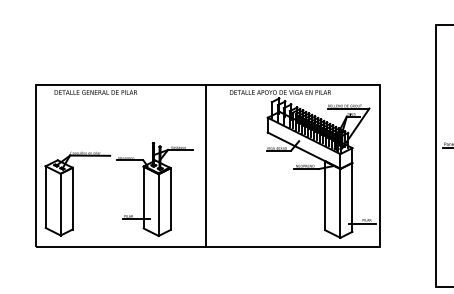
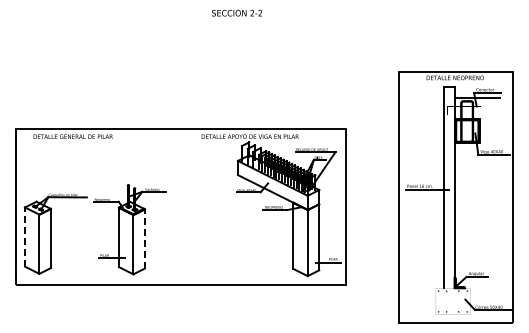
line: (206, 165) -> (179, 206), removed
line: (46, 197) -> (25, 237), solid -> dashed
line: (170, 198) -> (144, 238), solid -> dashed

